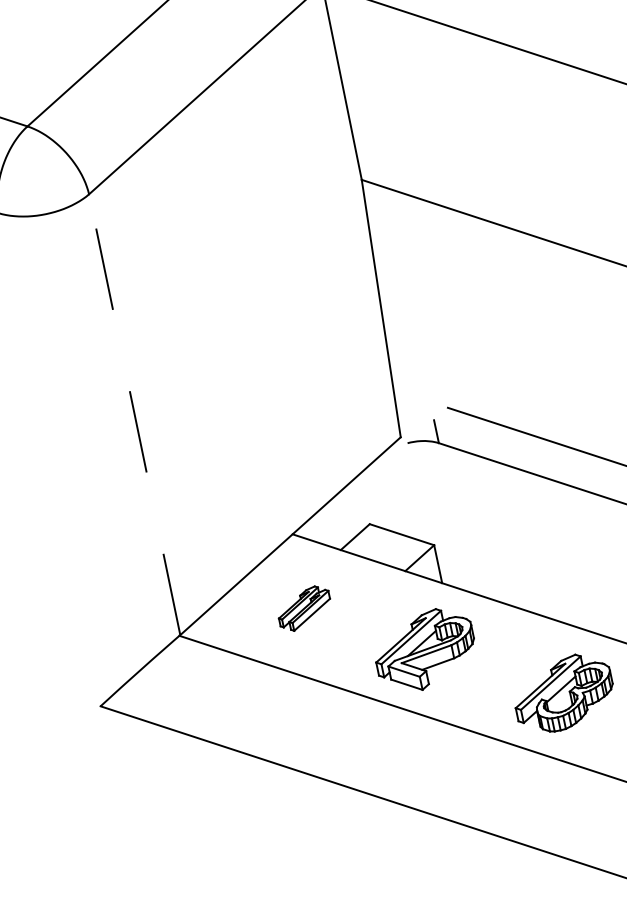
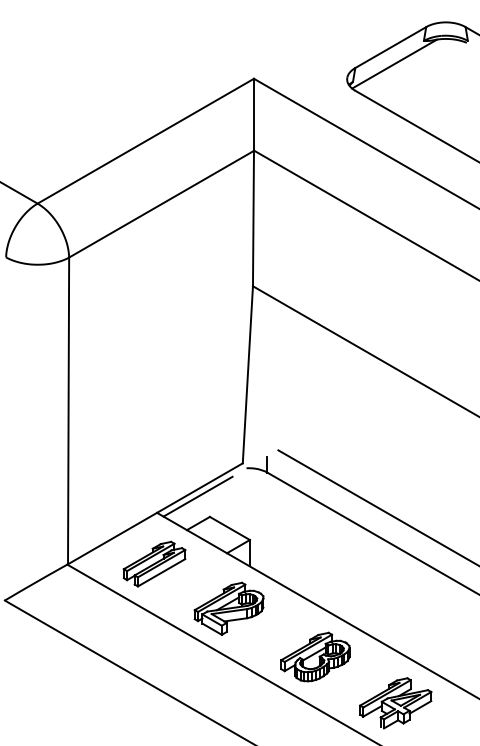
line: (134, 414) -> (68, 410), dashed -> solid
line: (345, 498) -> (197, 496), added
part: (304, 607) -> (154, 563), size x1.67

